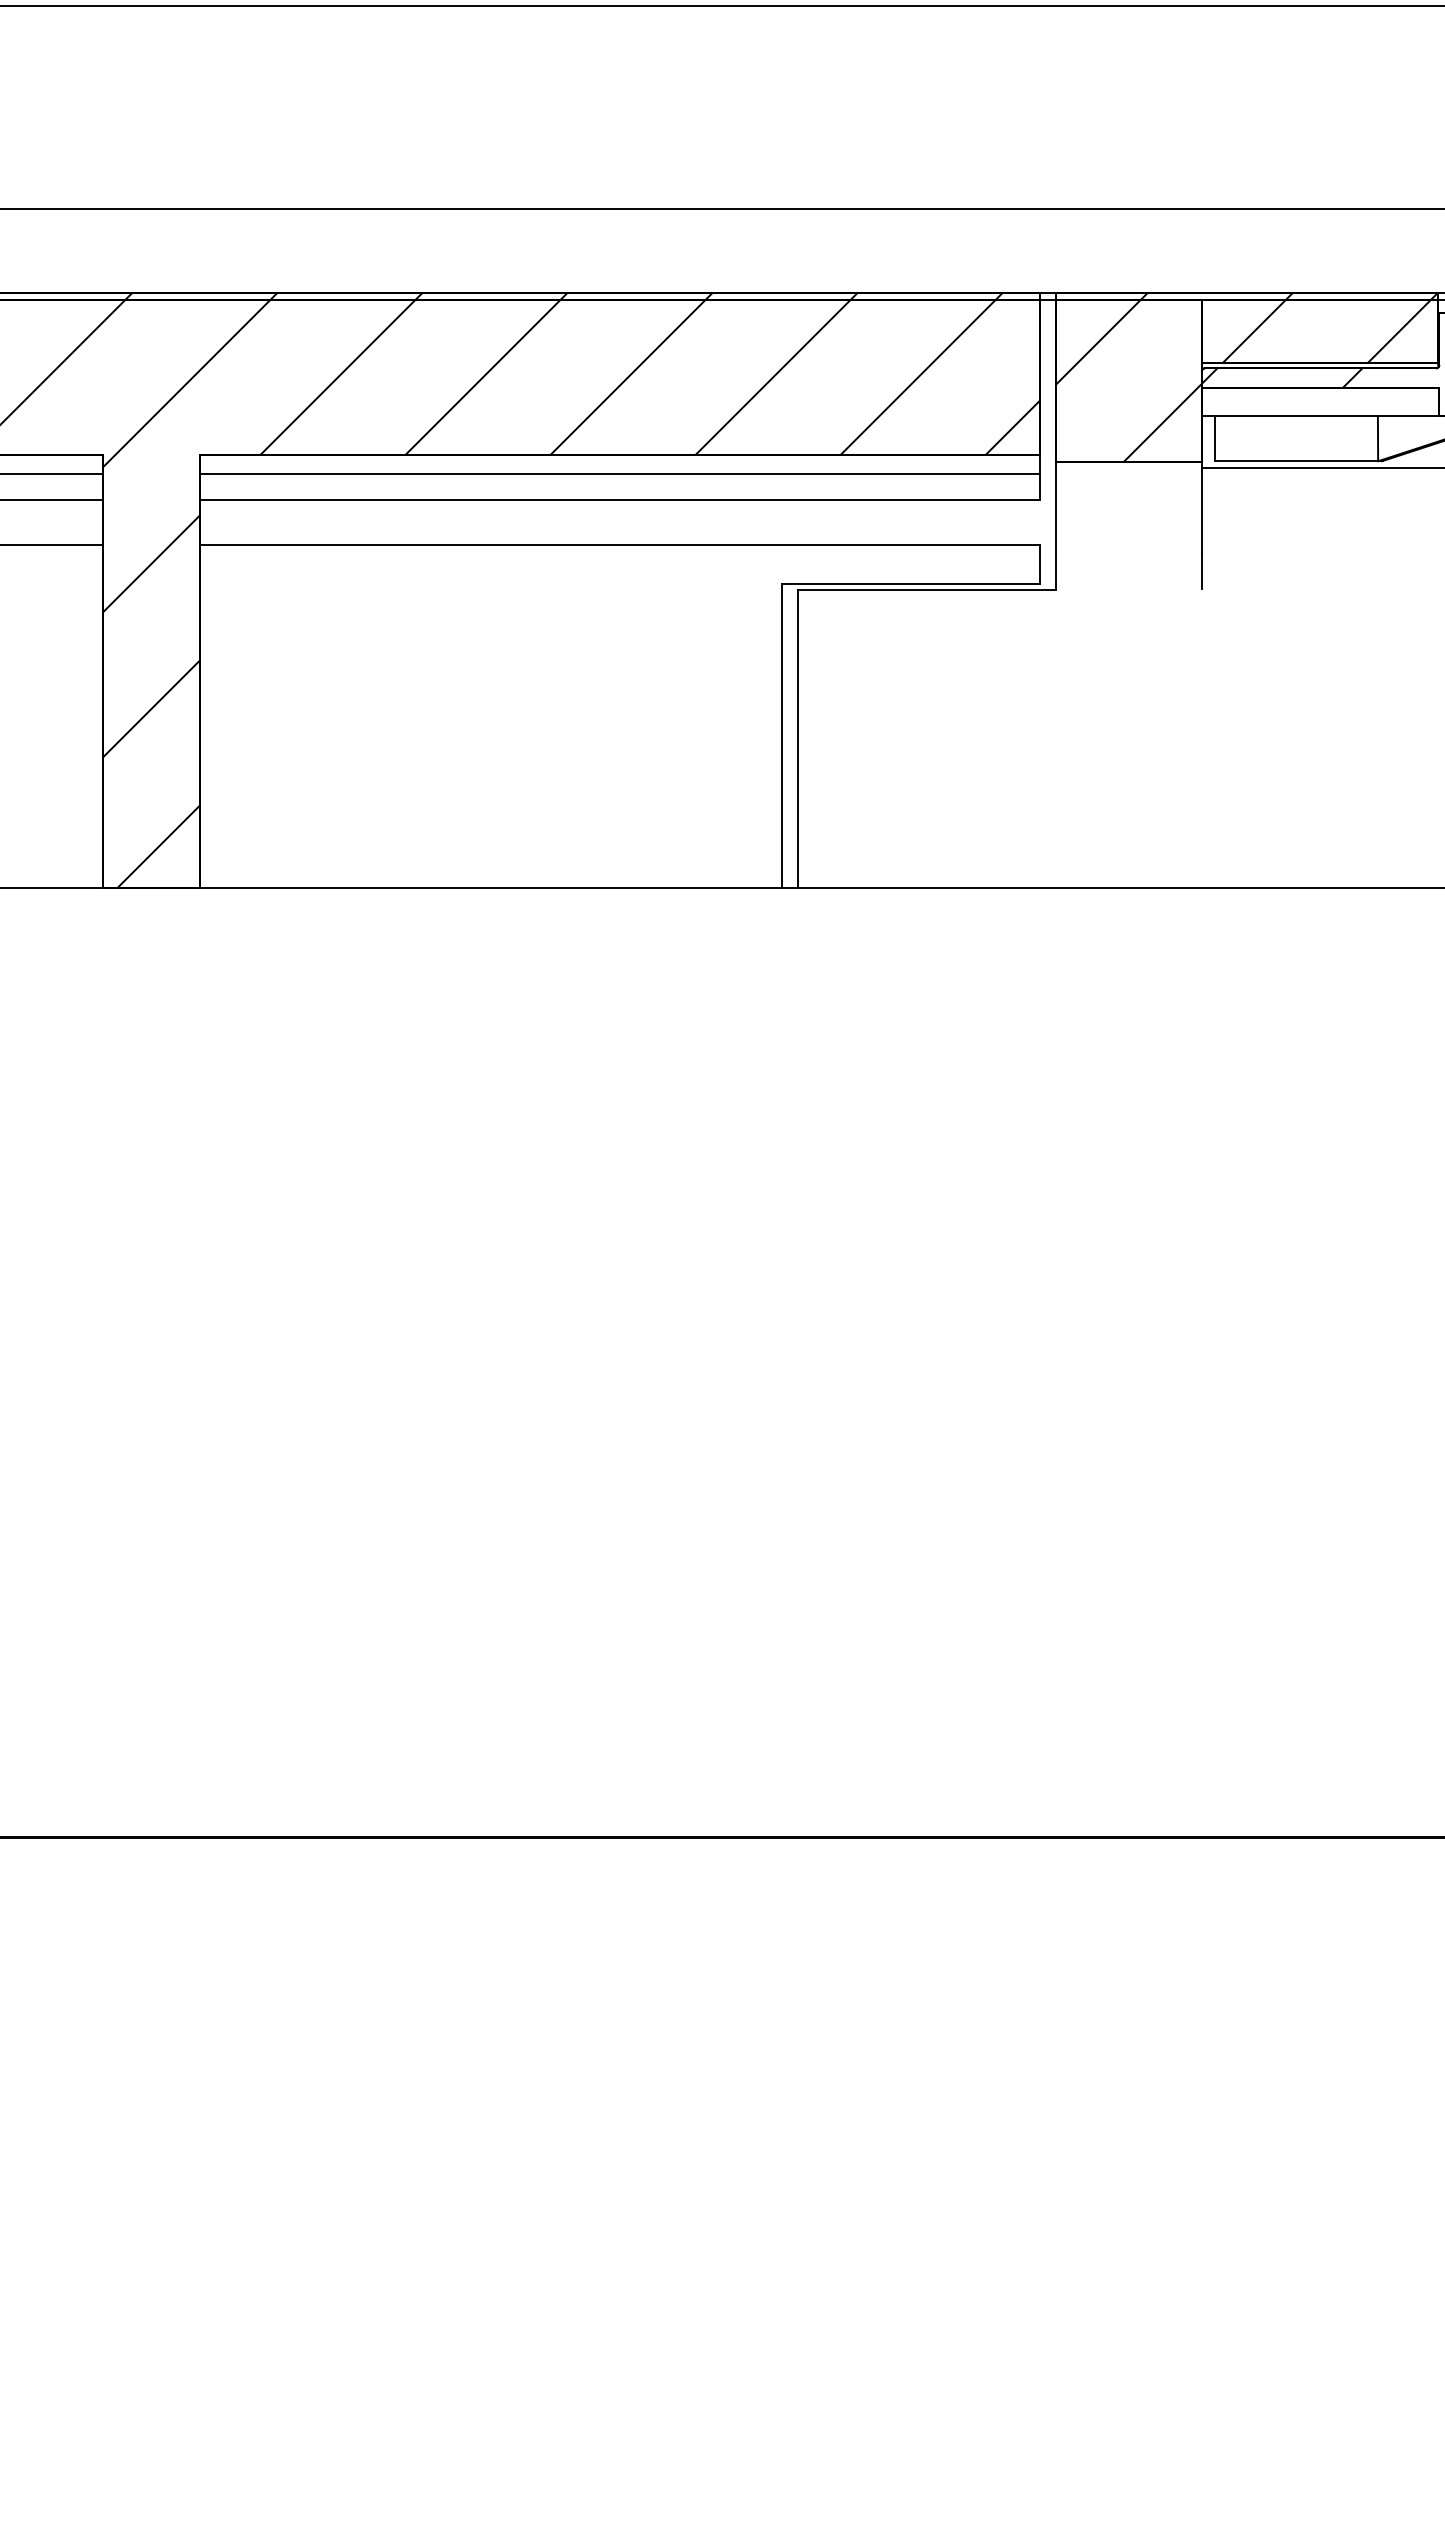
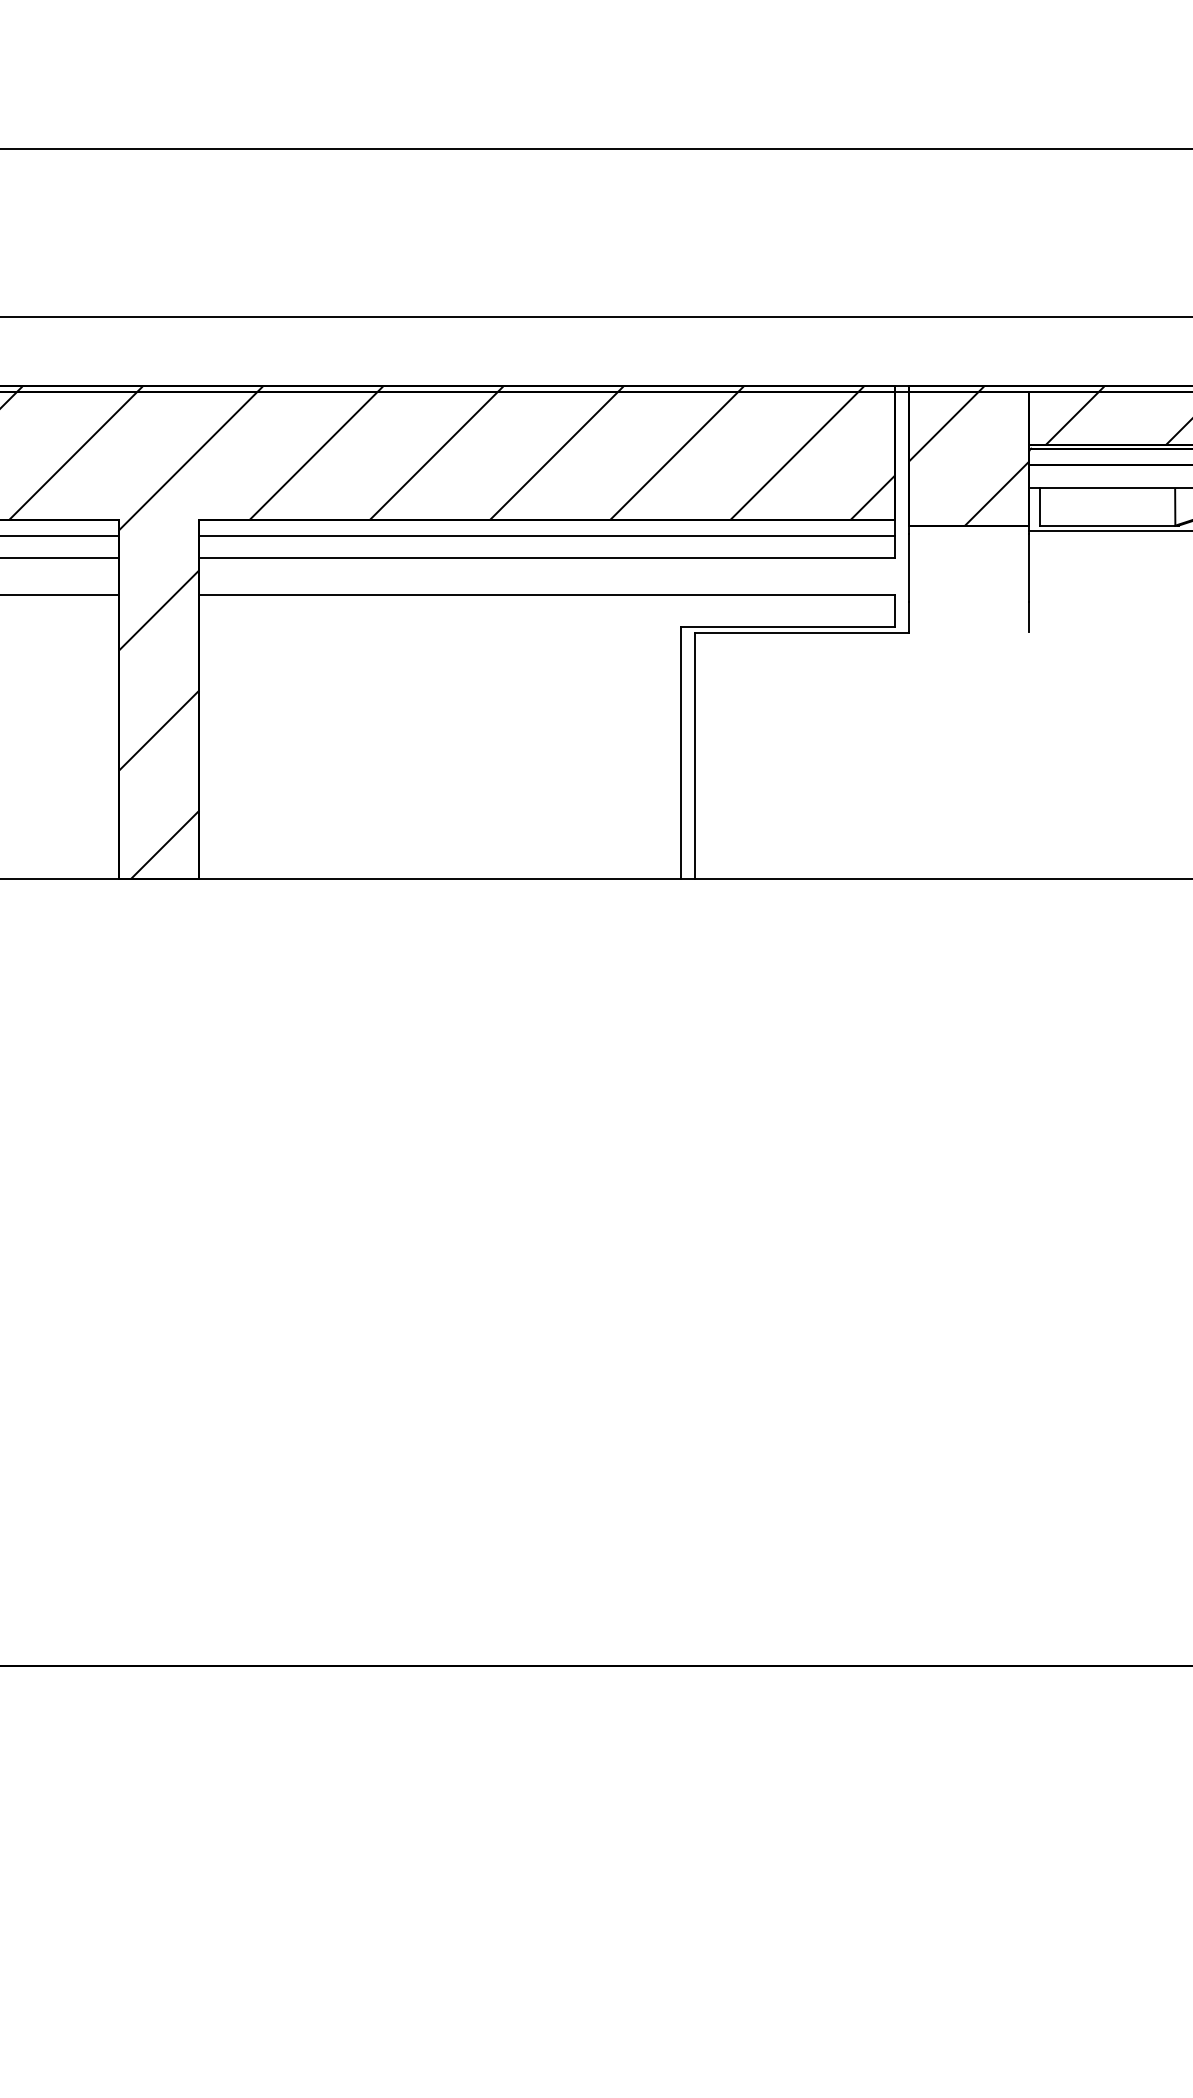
hatch: (1281, 377) -> (1095, 456), removed

